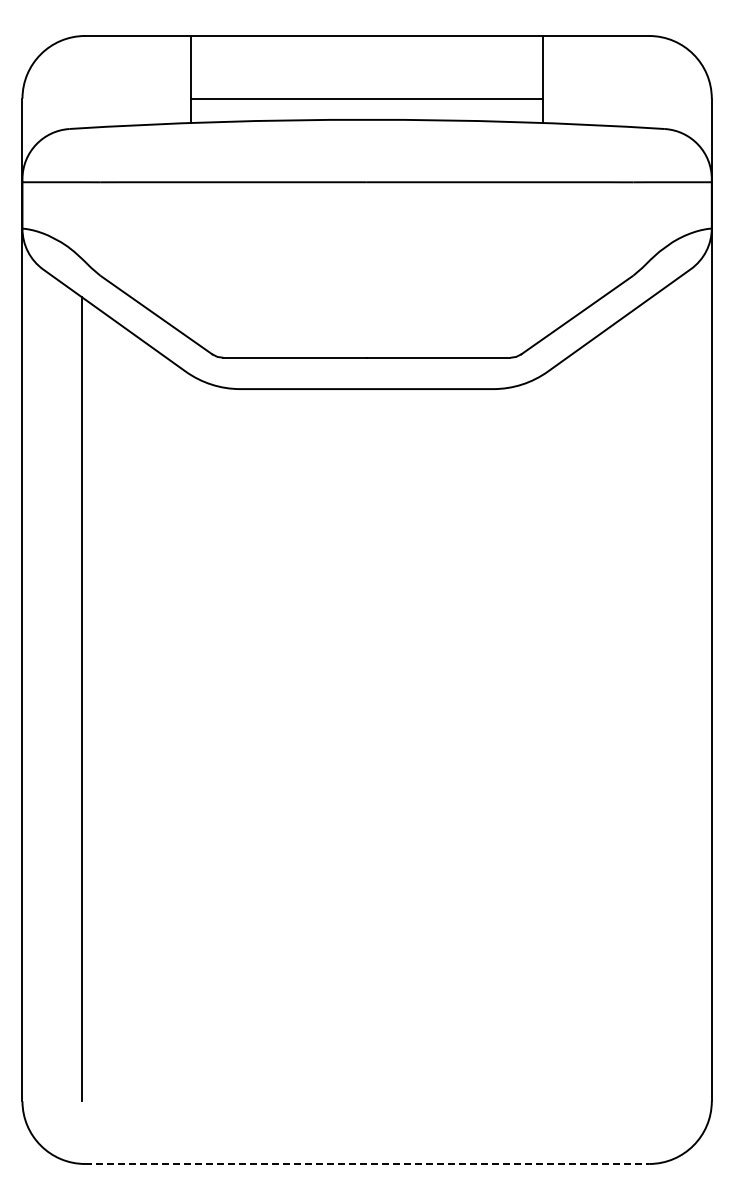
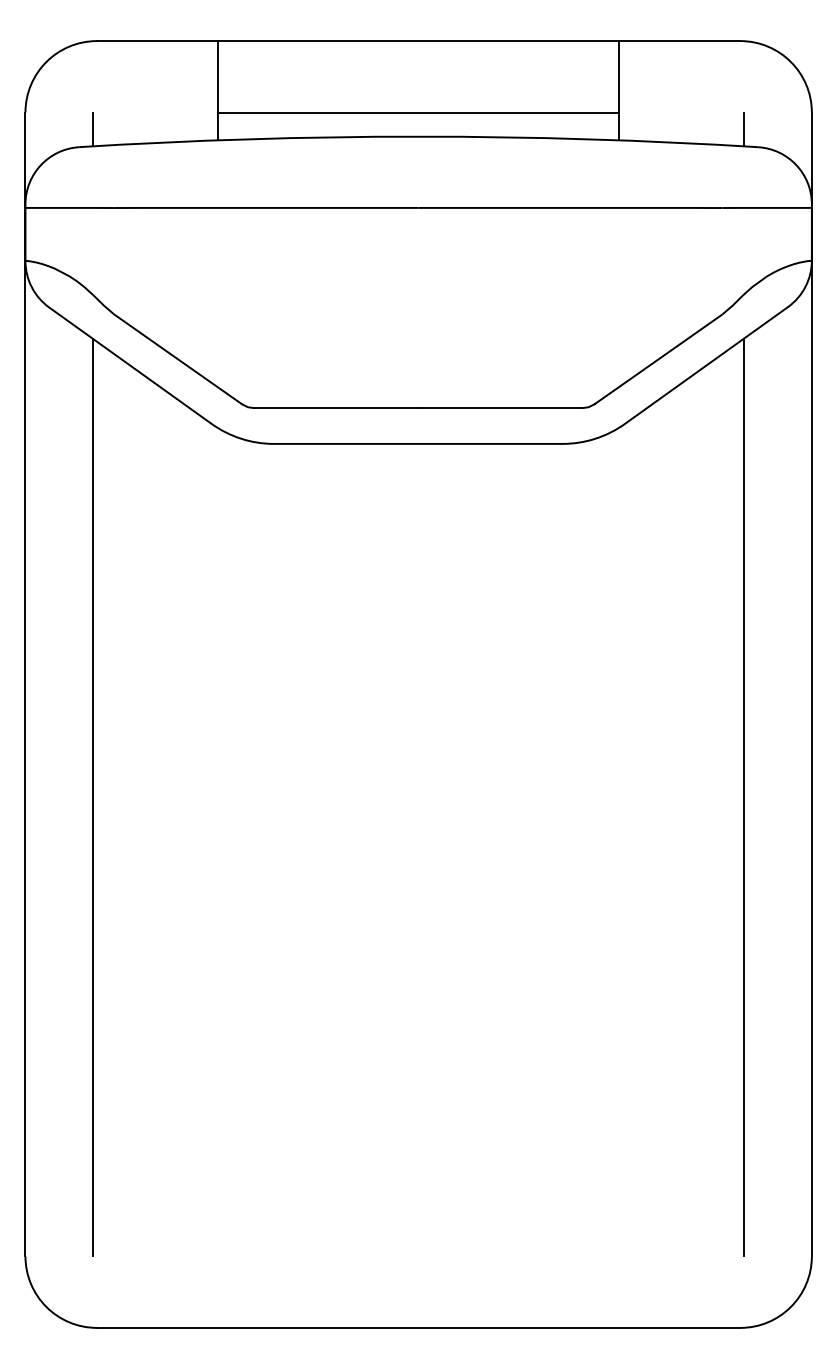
line: (82, 113) -> (93, 129), added
line: (652, 113) -> (744, 129), added
line: (652, 698) -> (744, 796), added
line: (367, 1164) -> (419, 1328), dashed -> solid

